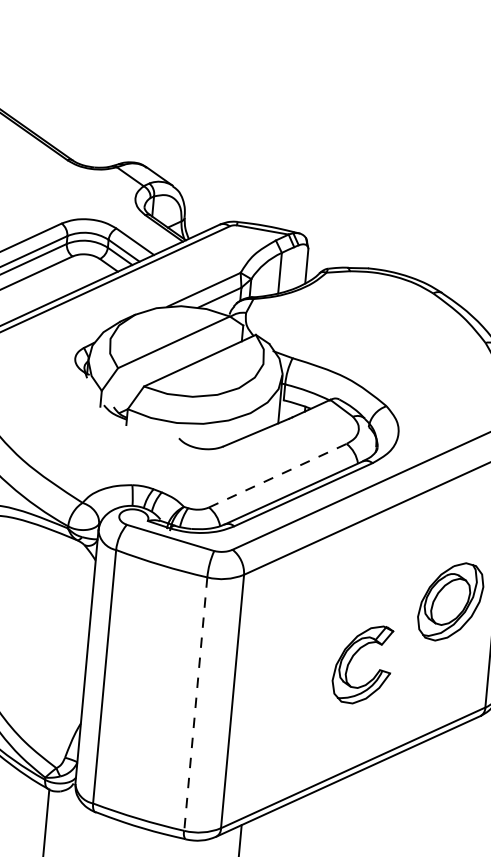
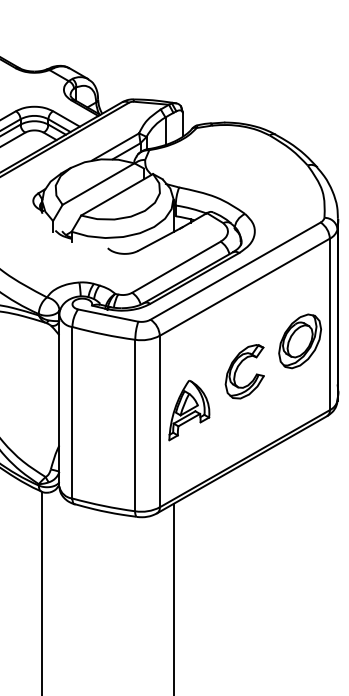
line: (277, 476) -> (176, 267), dashed -> solid
part: (353, 658) -> (238, 368), moved
part: (277, 689) -> (189, 410), added
line: (196, 704) -> (135, 425), dashed -> solid

